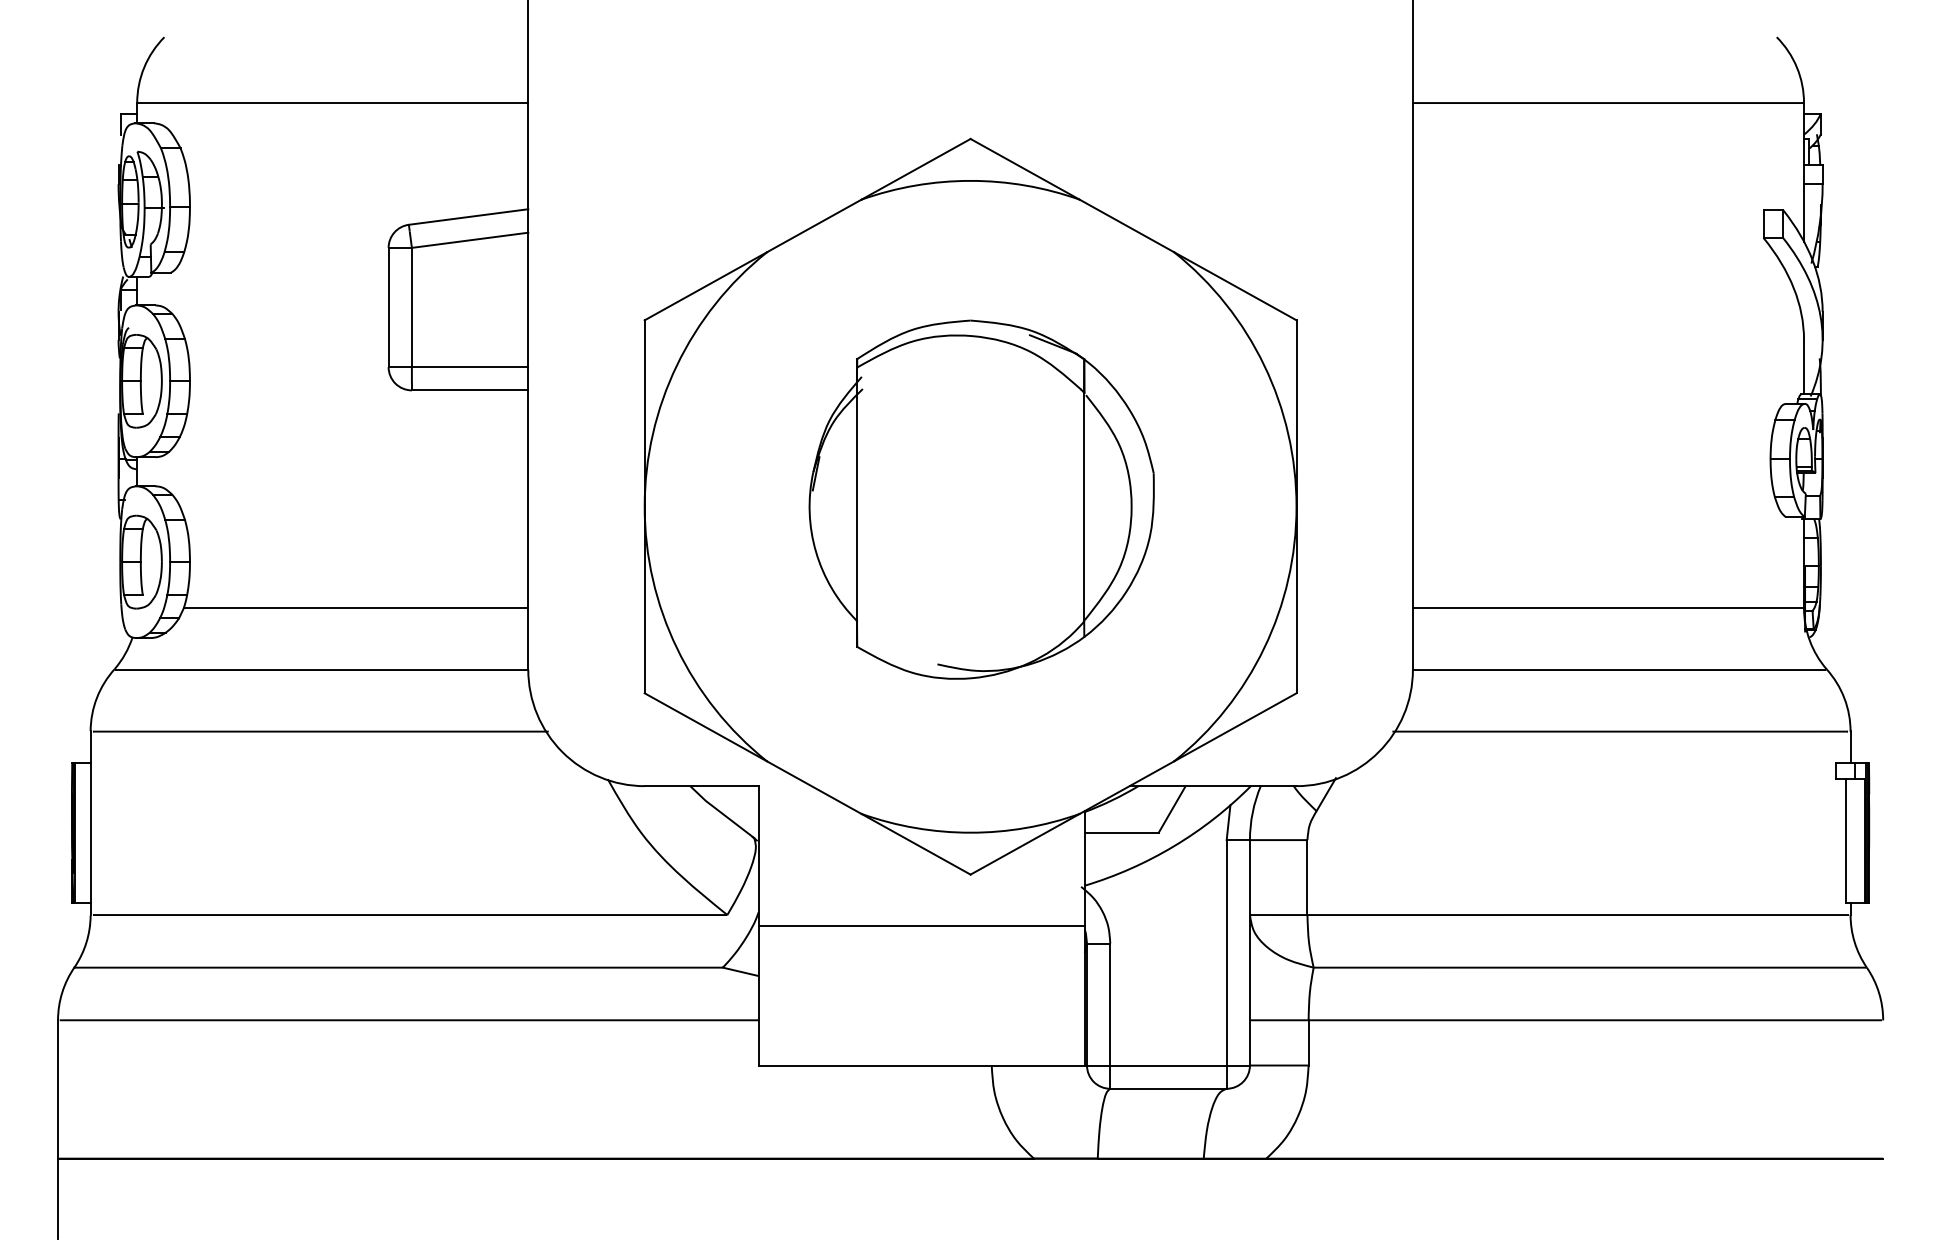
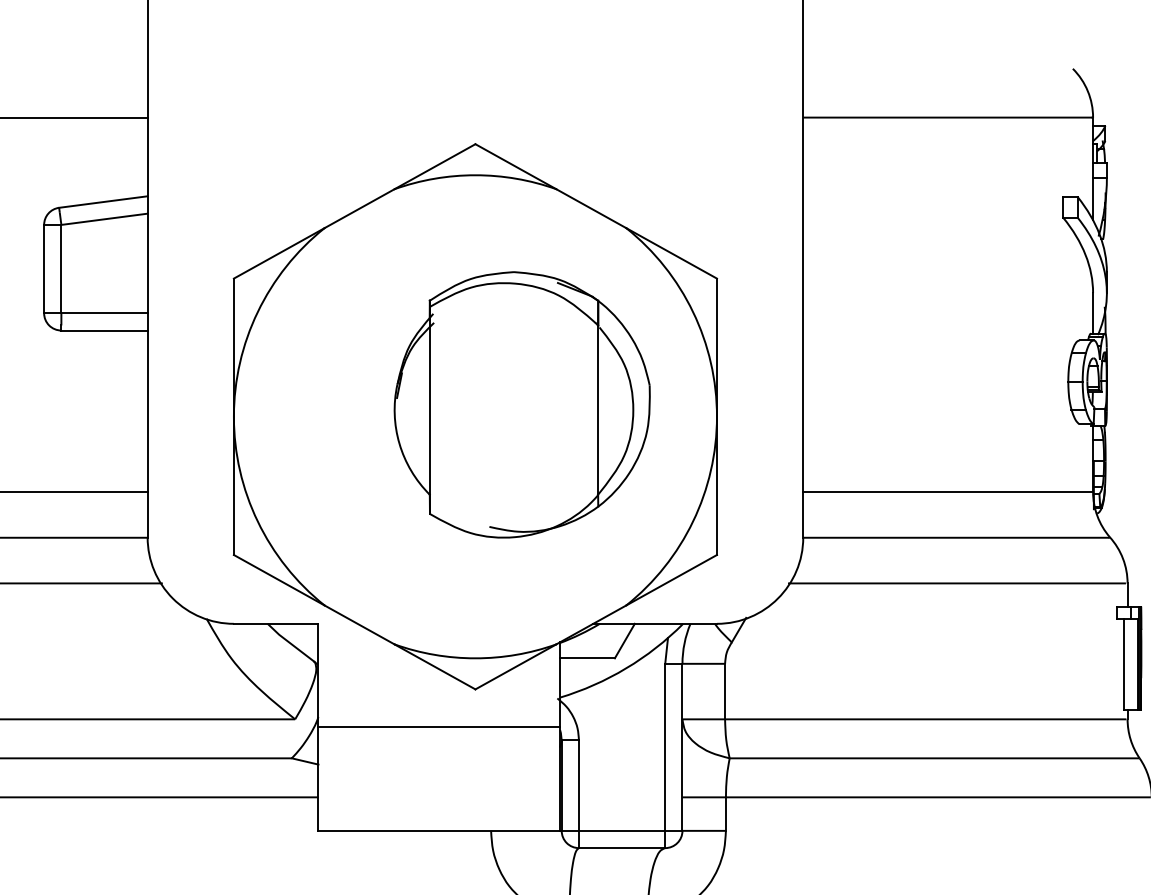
part: (981, 499) -> (522, 404), moved

